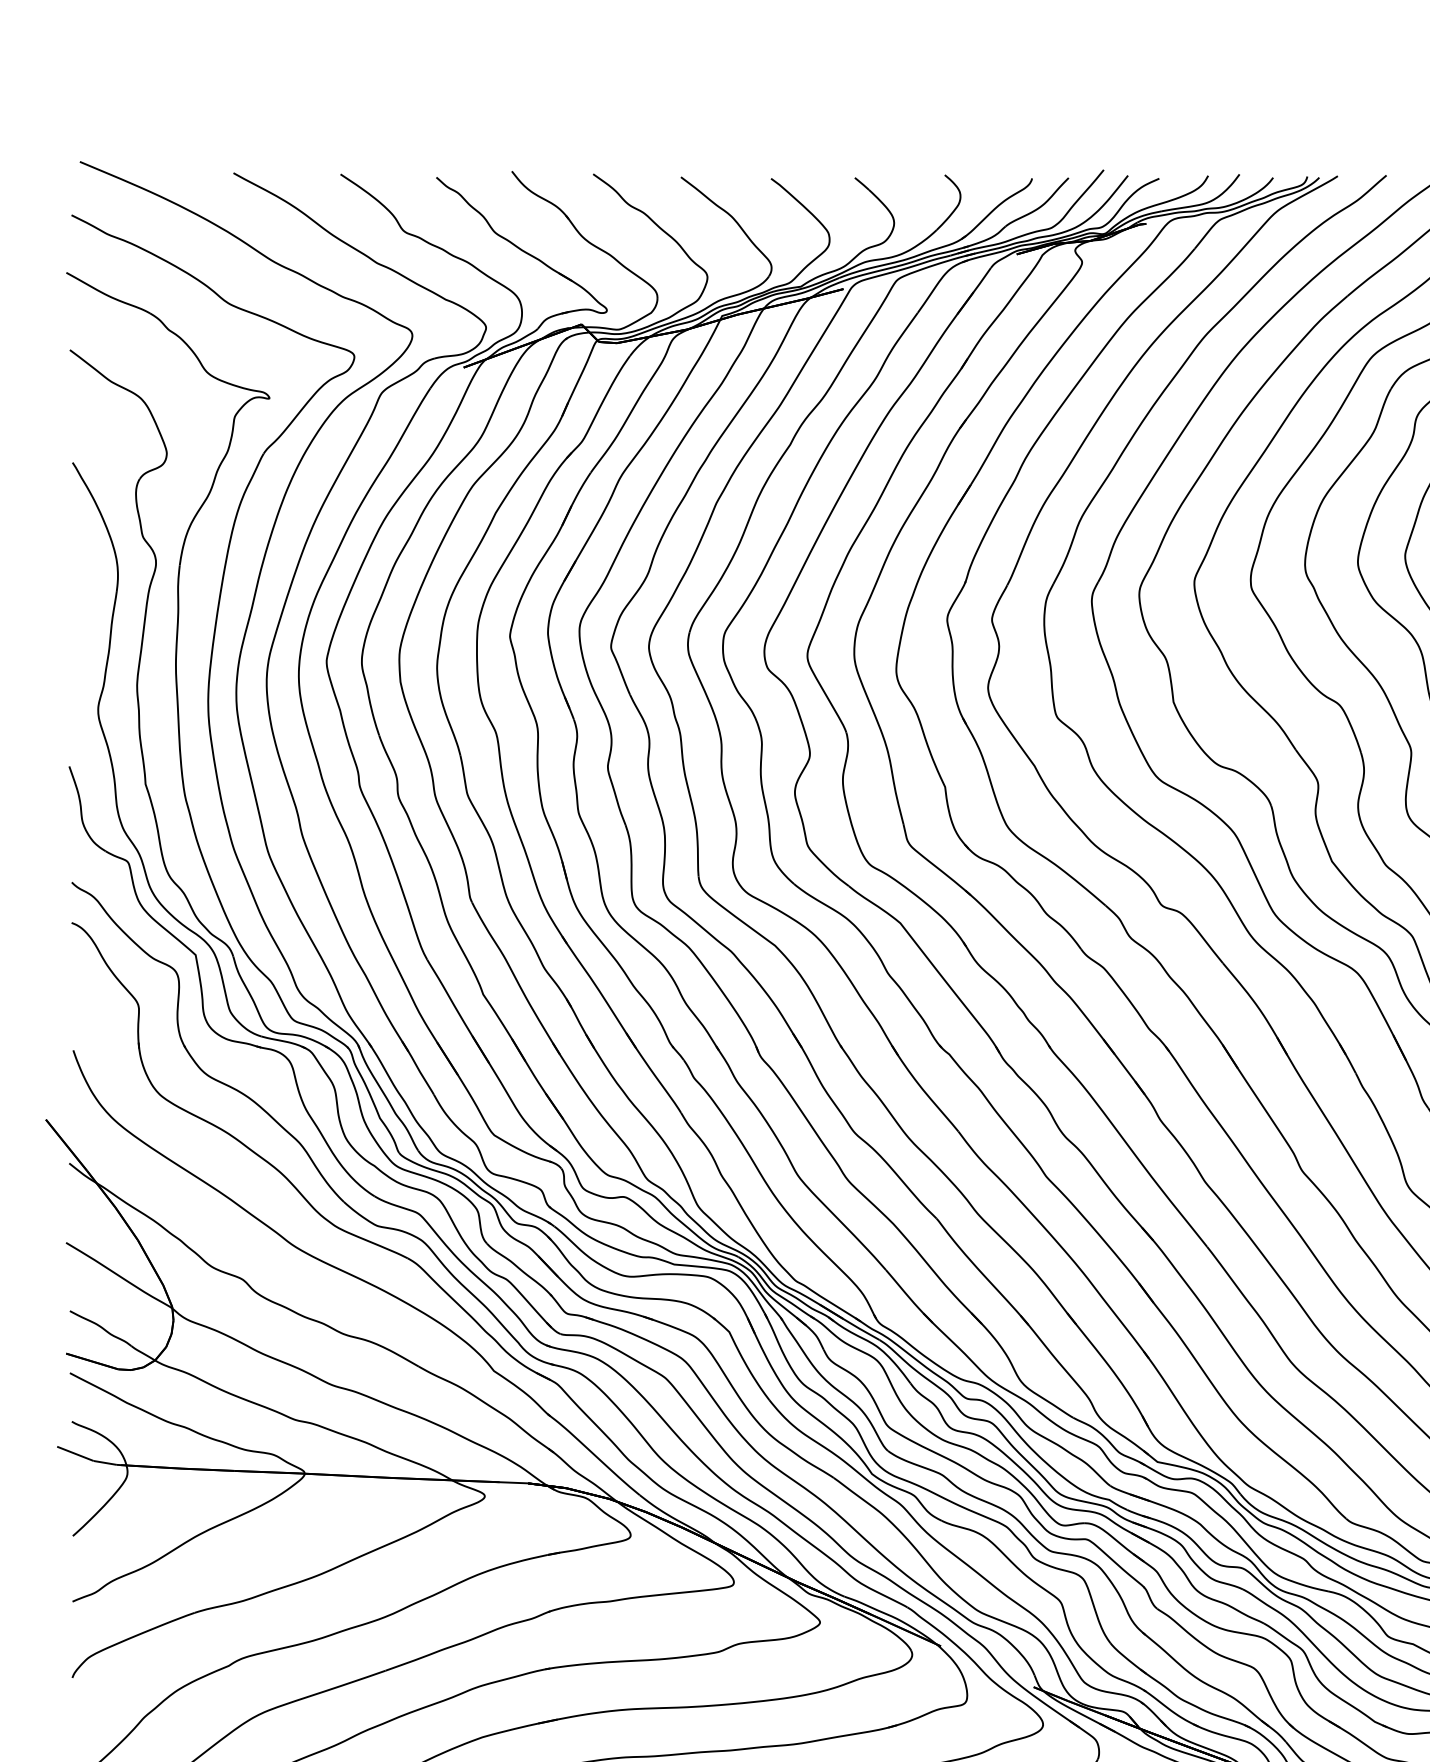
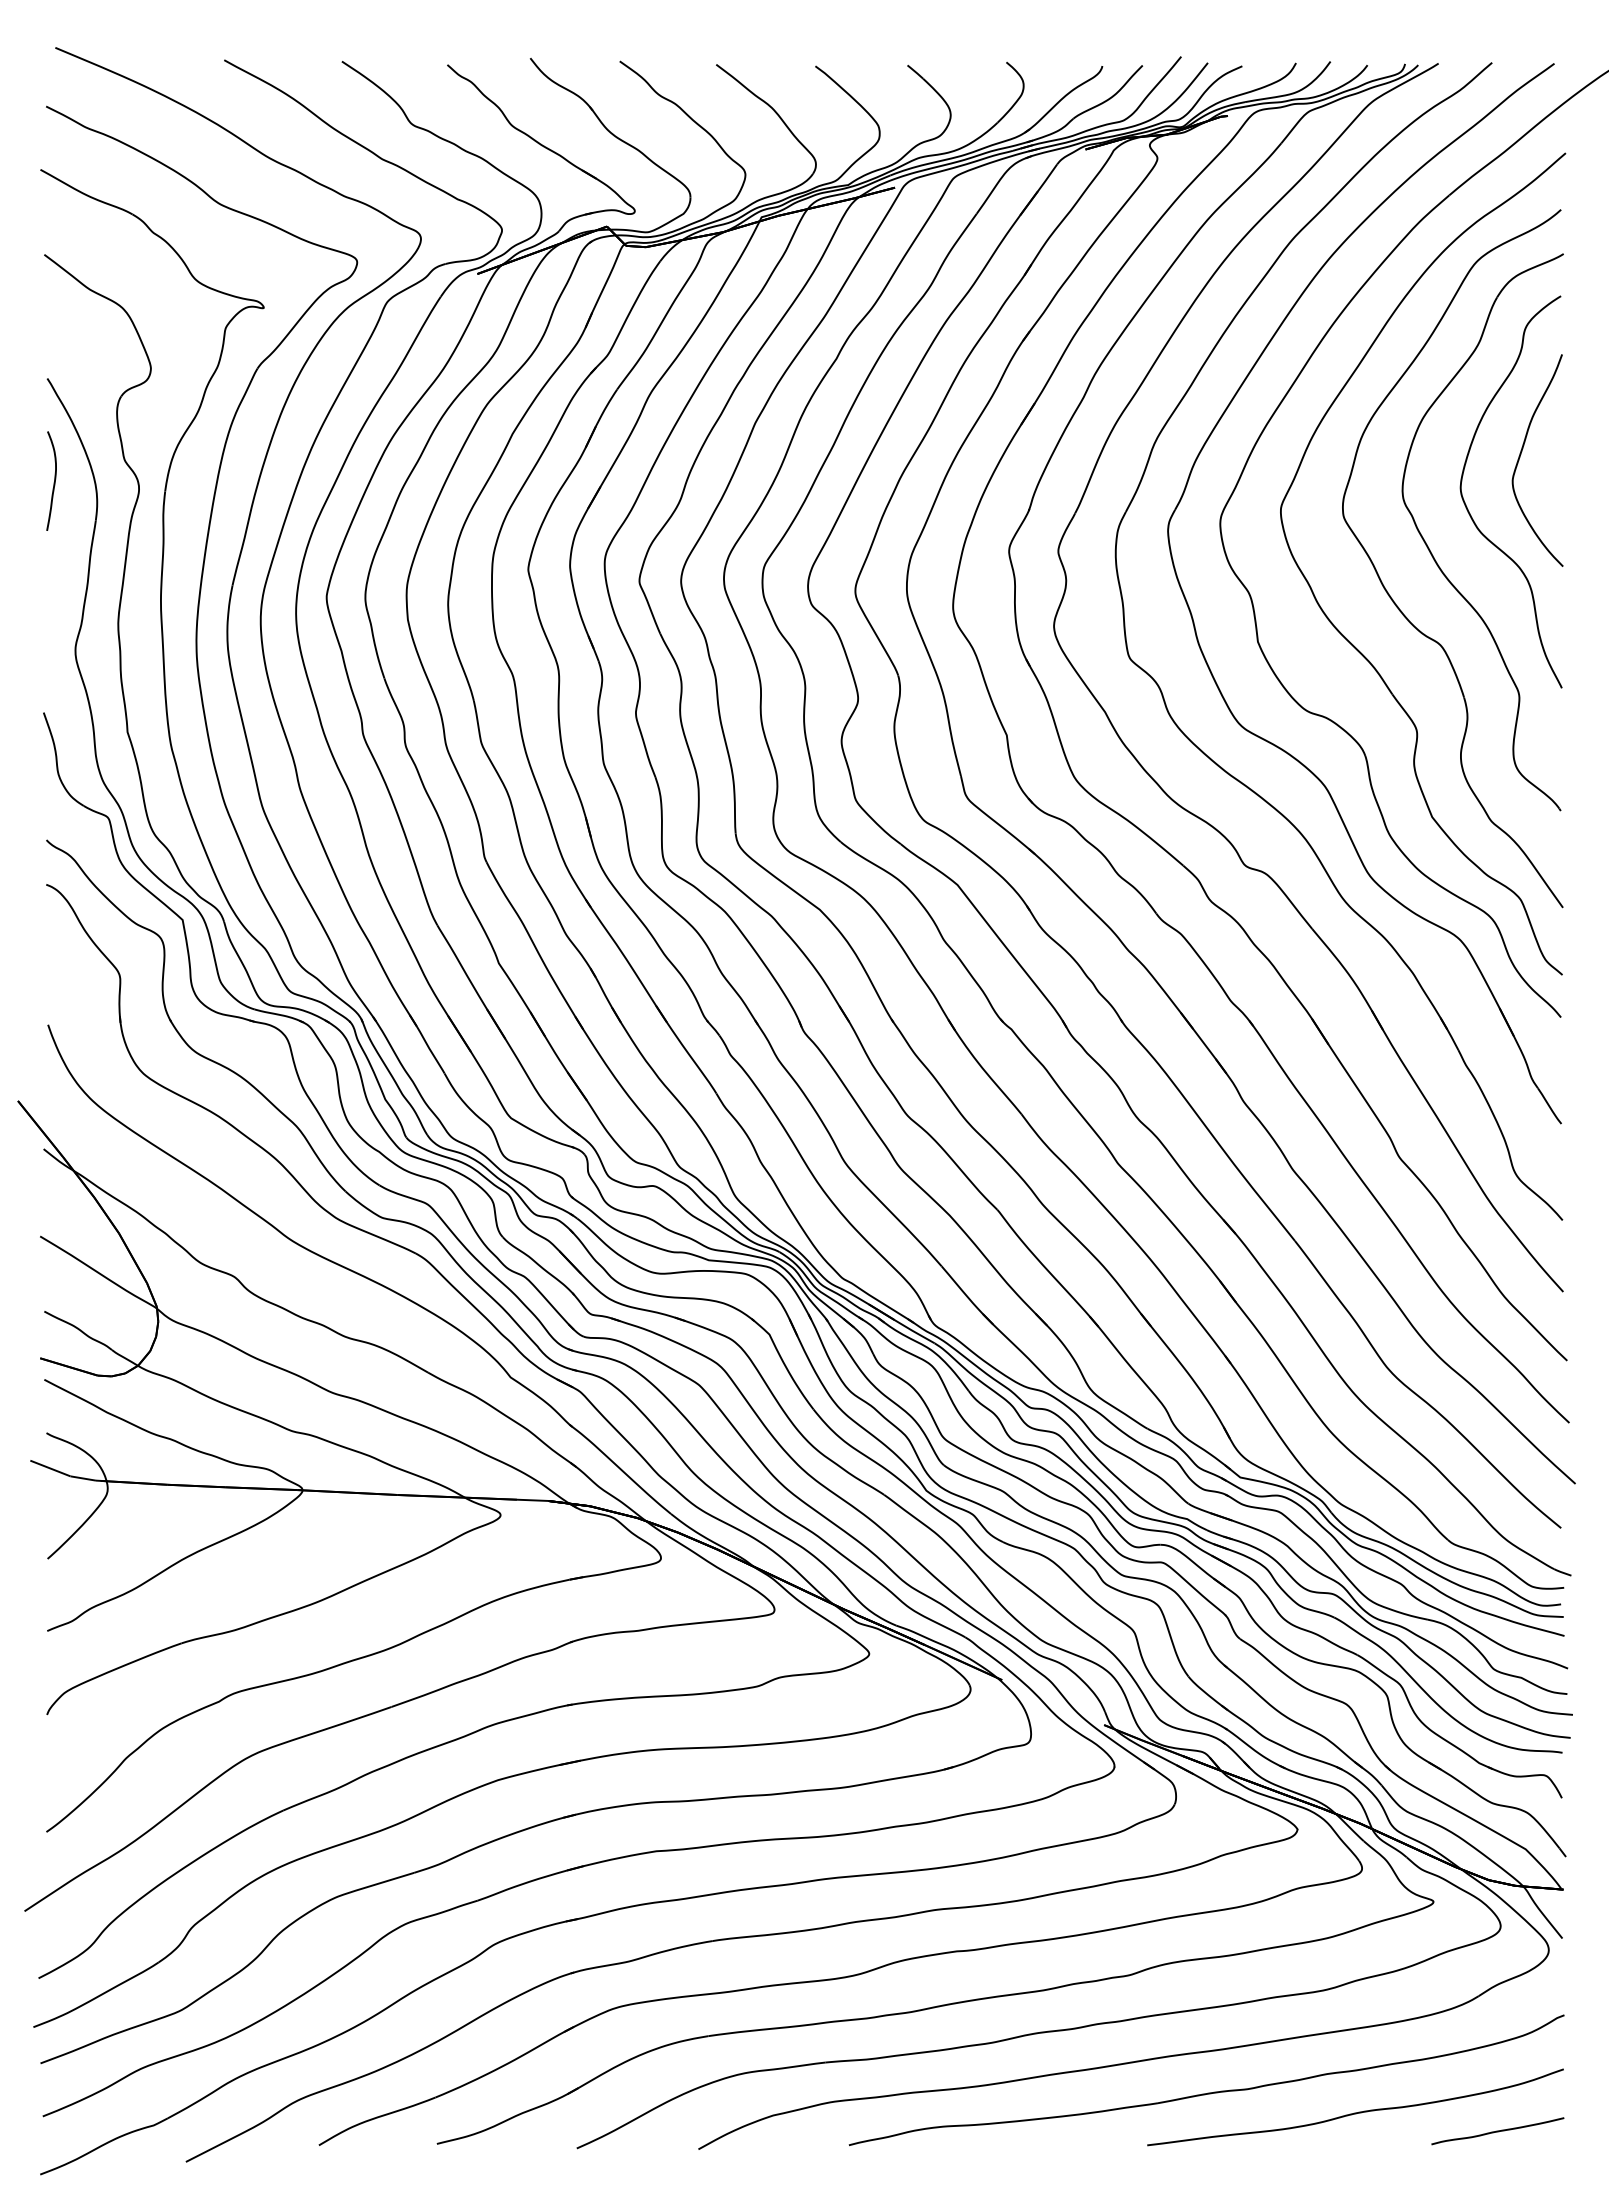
curve: (78, 557) -> (53, 482), added

